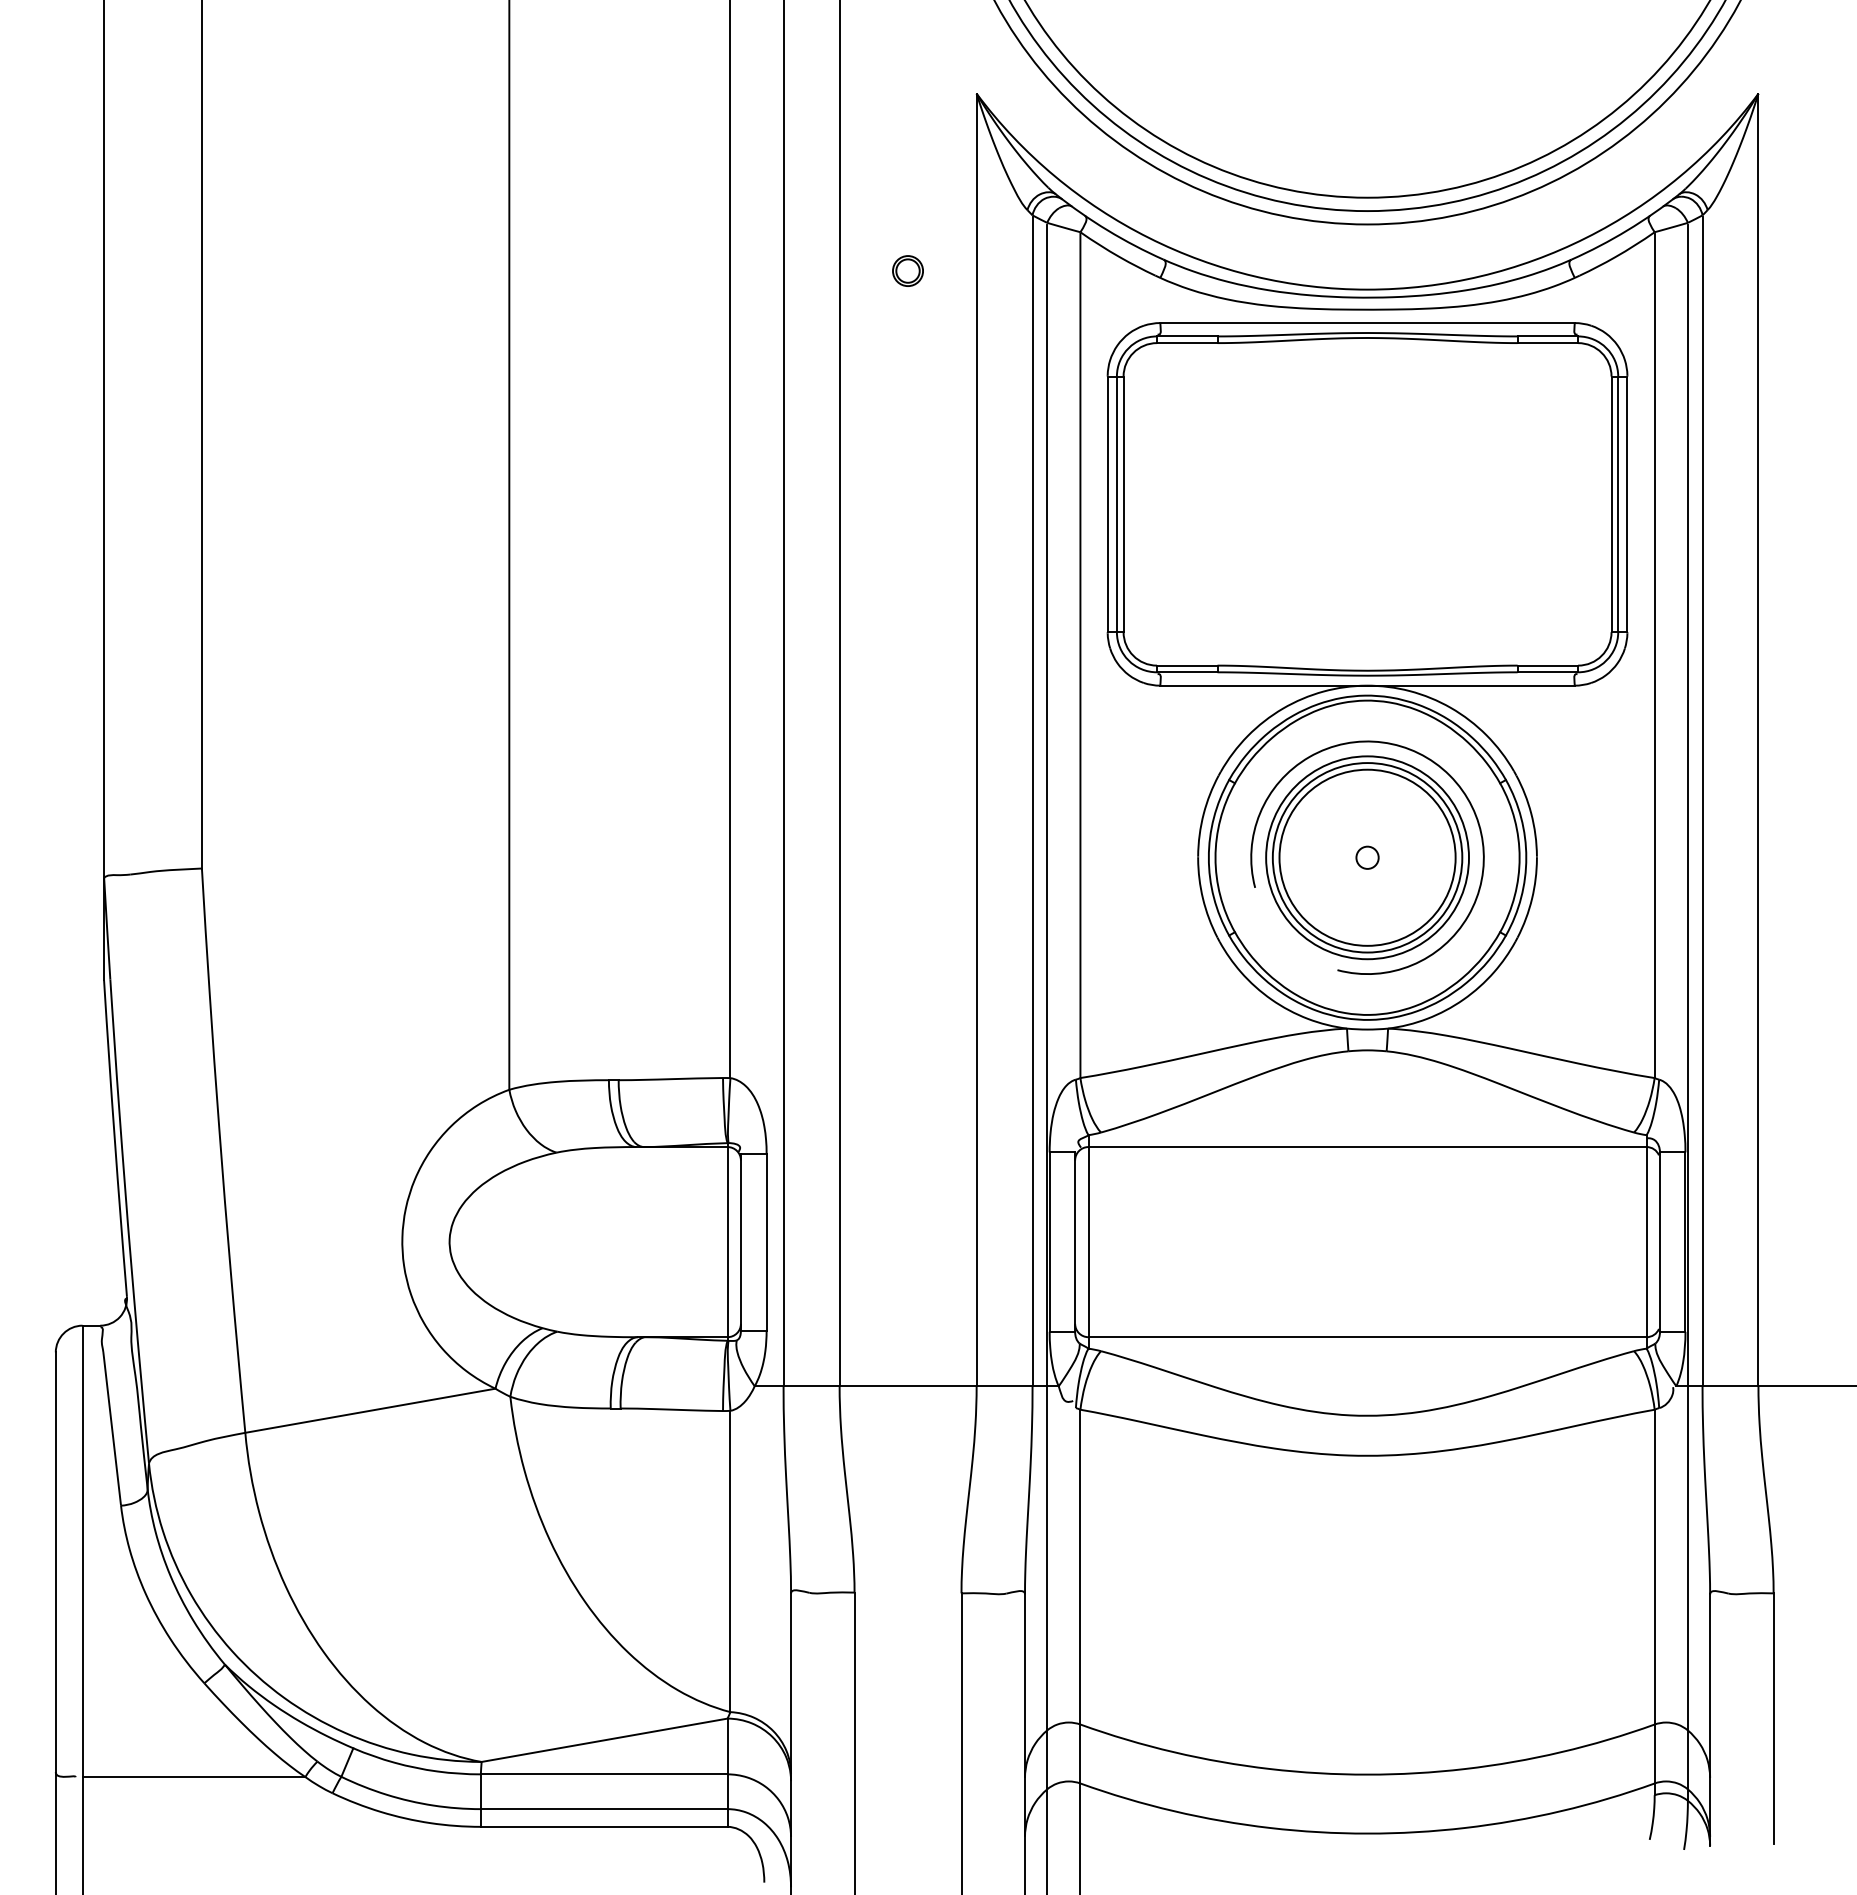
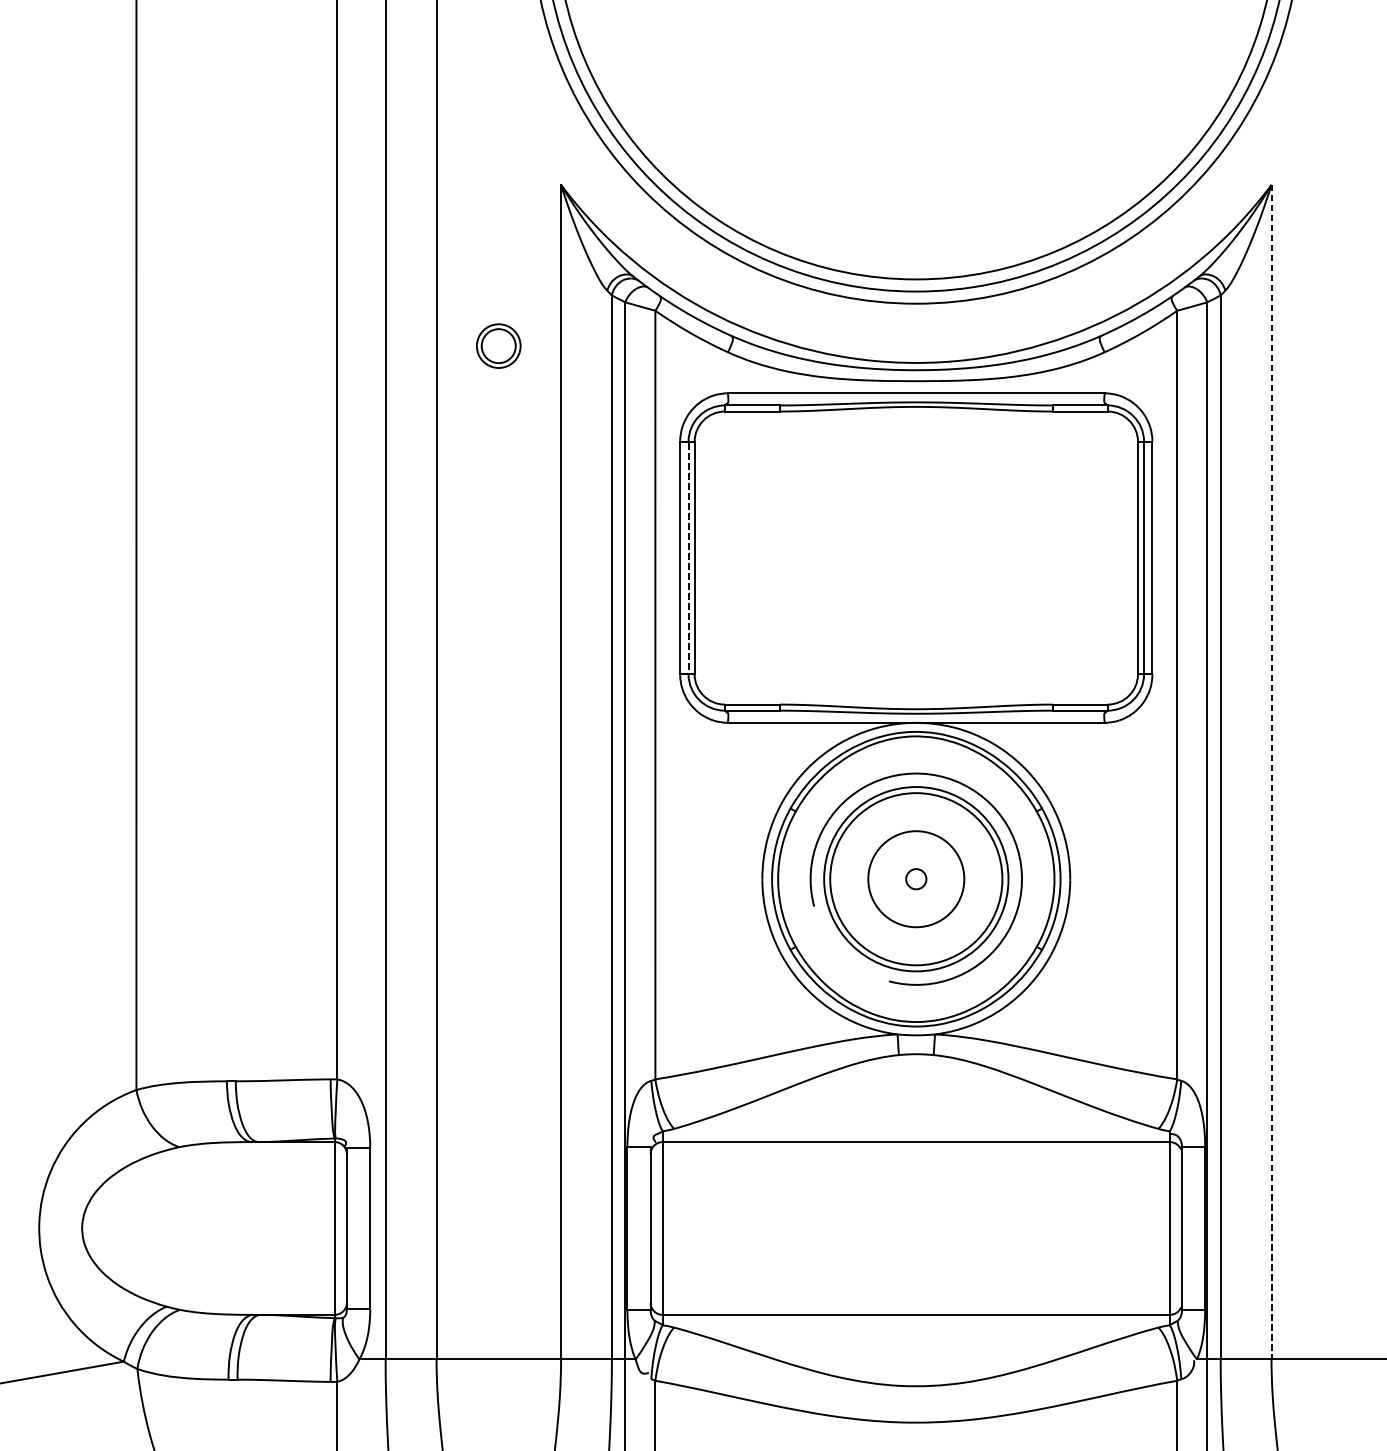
part: (907, 270) -> (498, 345), size x1.6
line: (1116, 505) -> (688, 559), solid -> dashed
line: (1758, 740) -> (1271, 772), solid -> dashed
circle: (1367, 857) -> (916, 878), size x0.6

